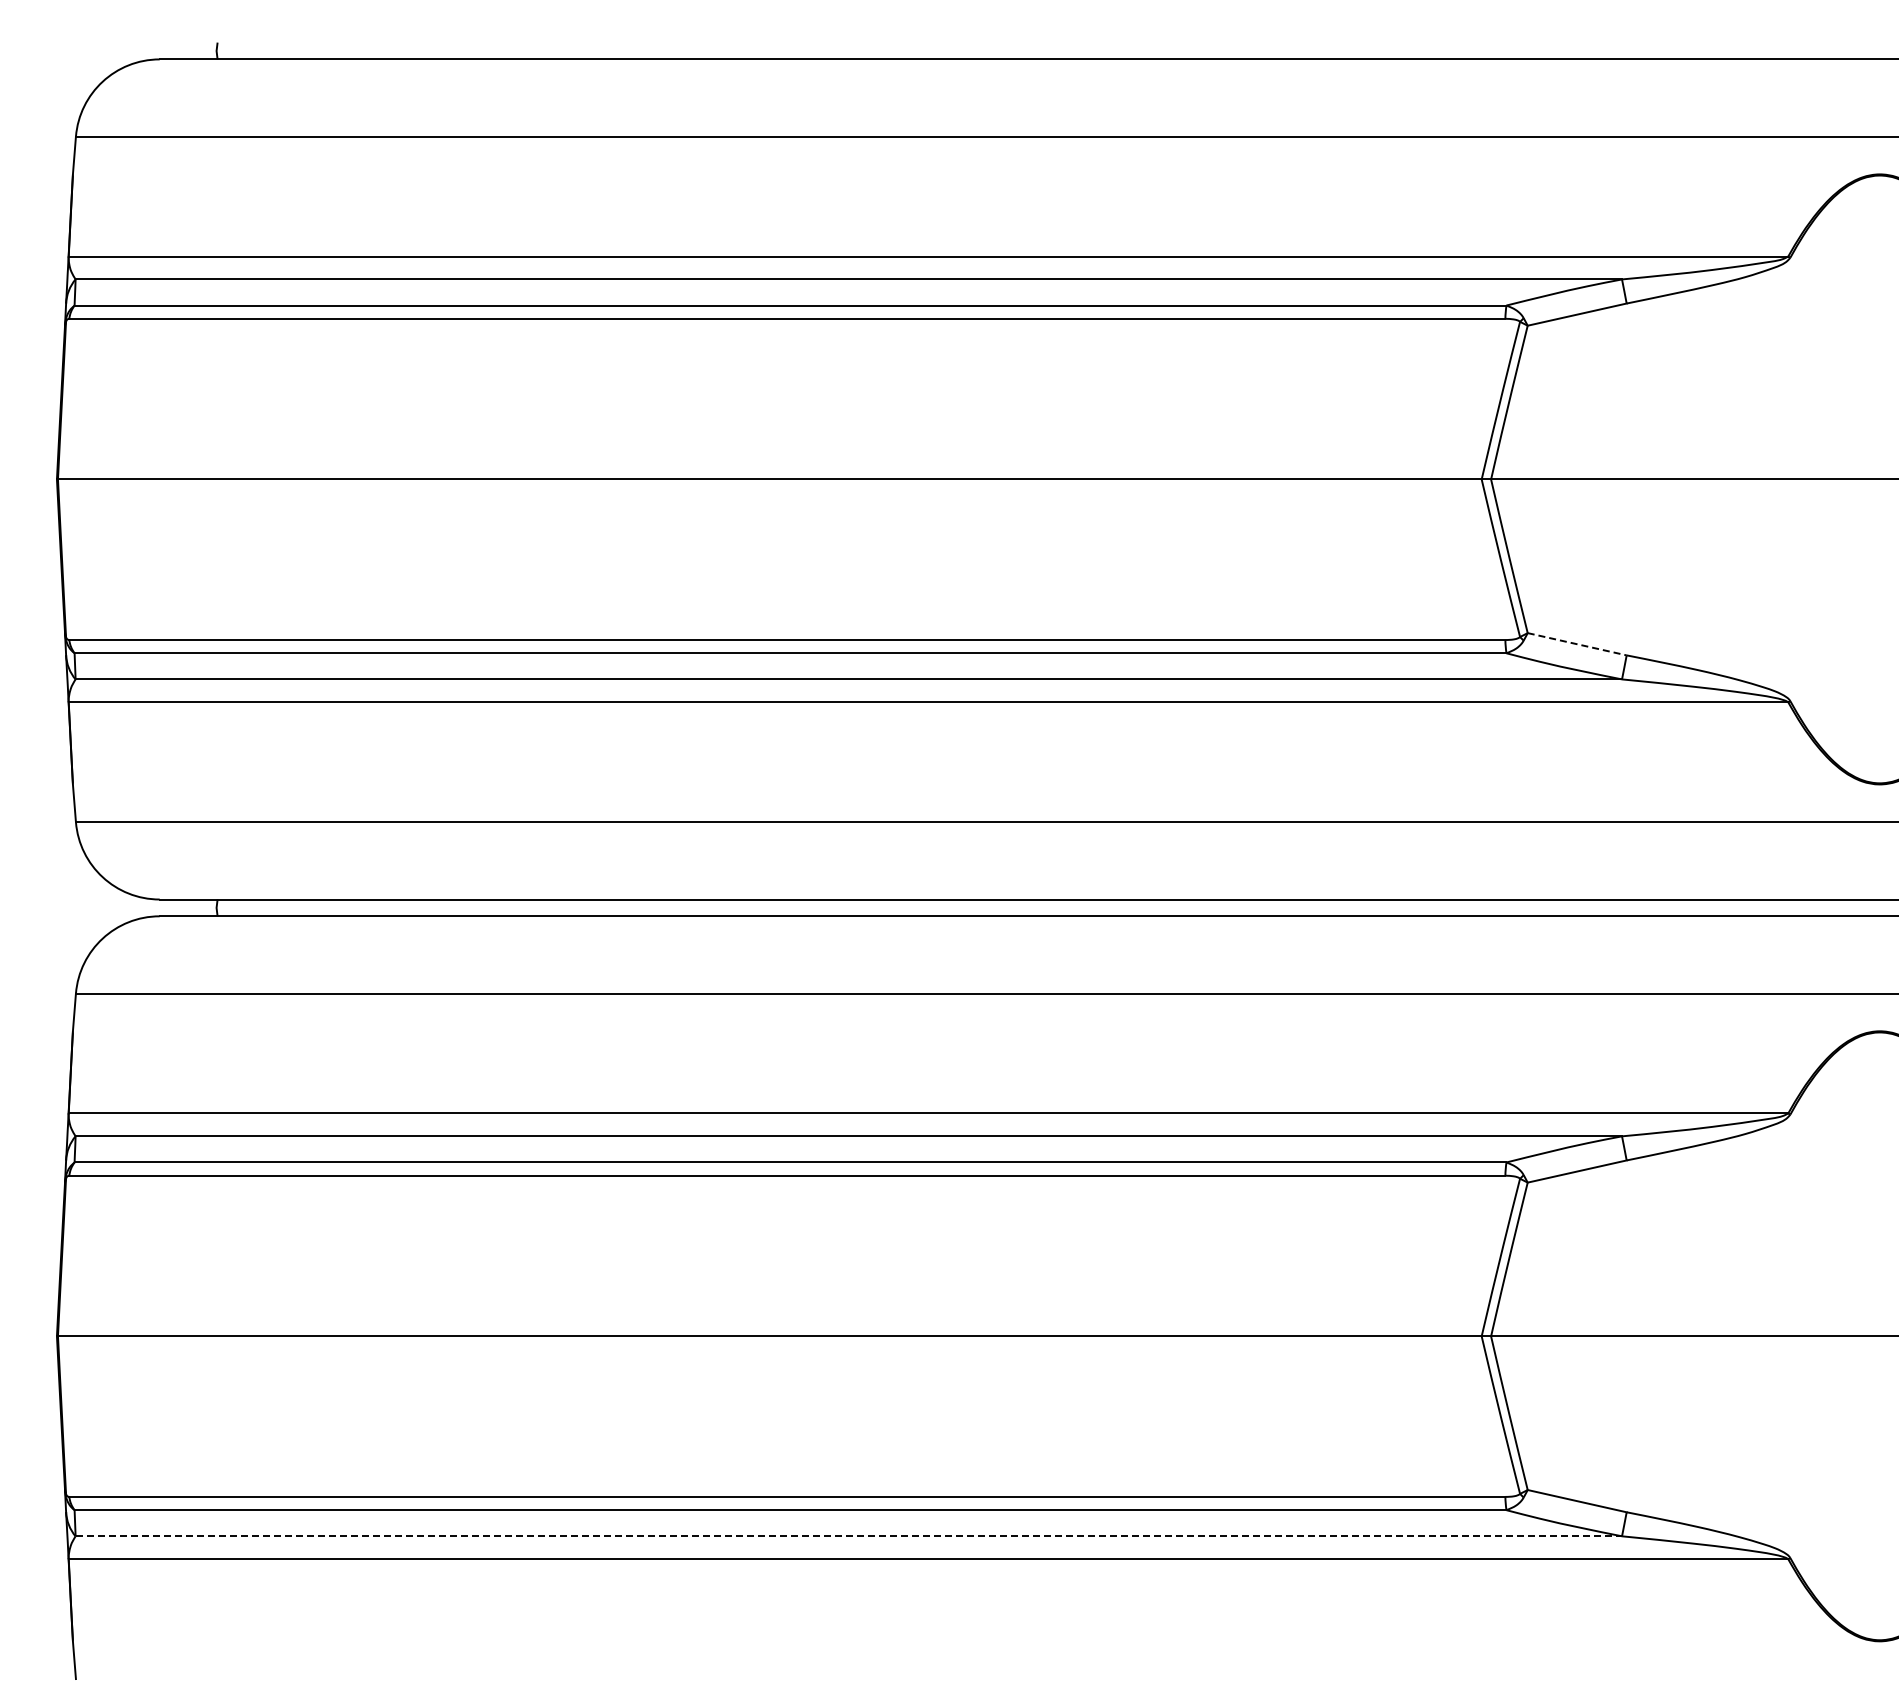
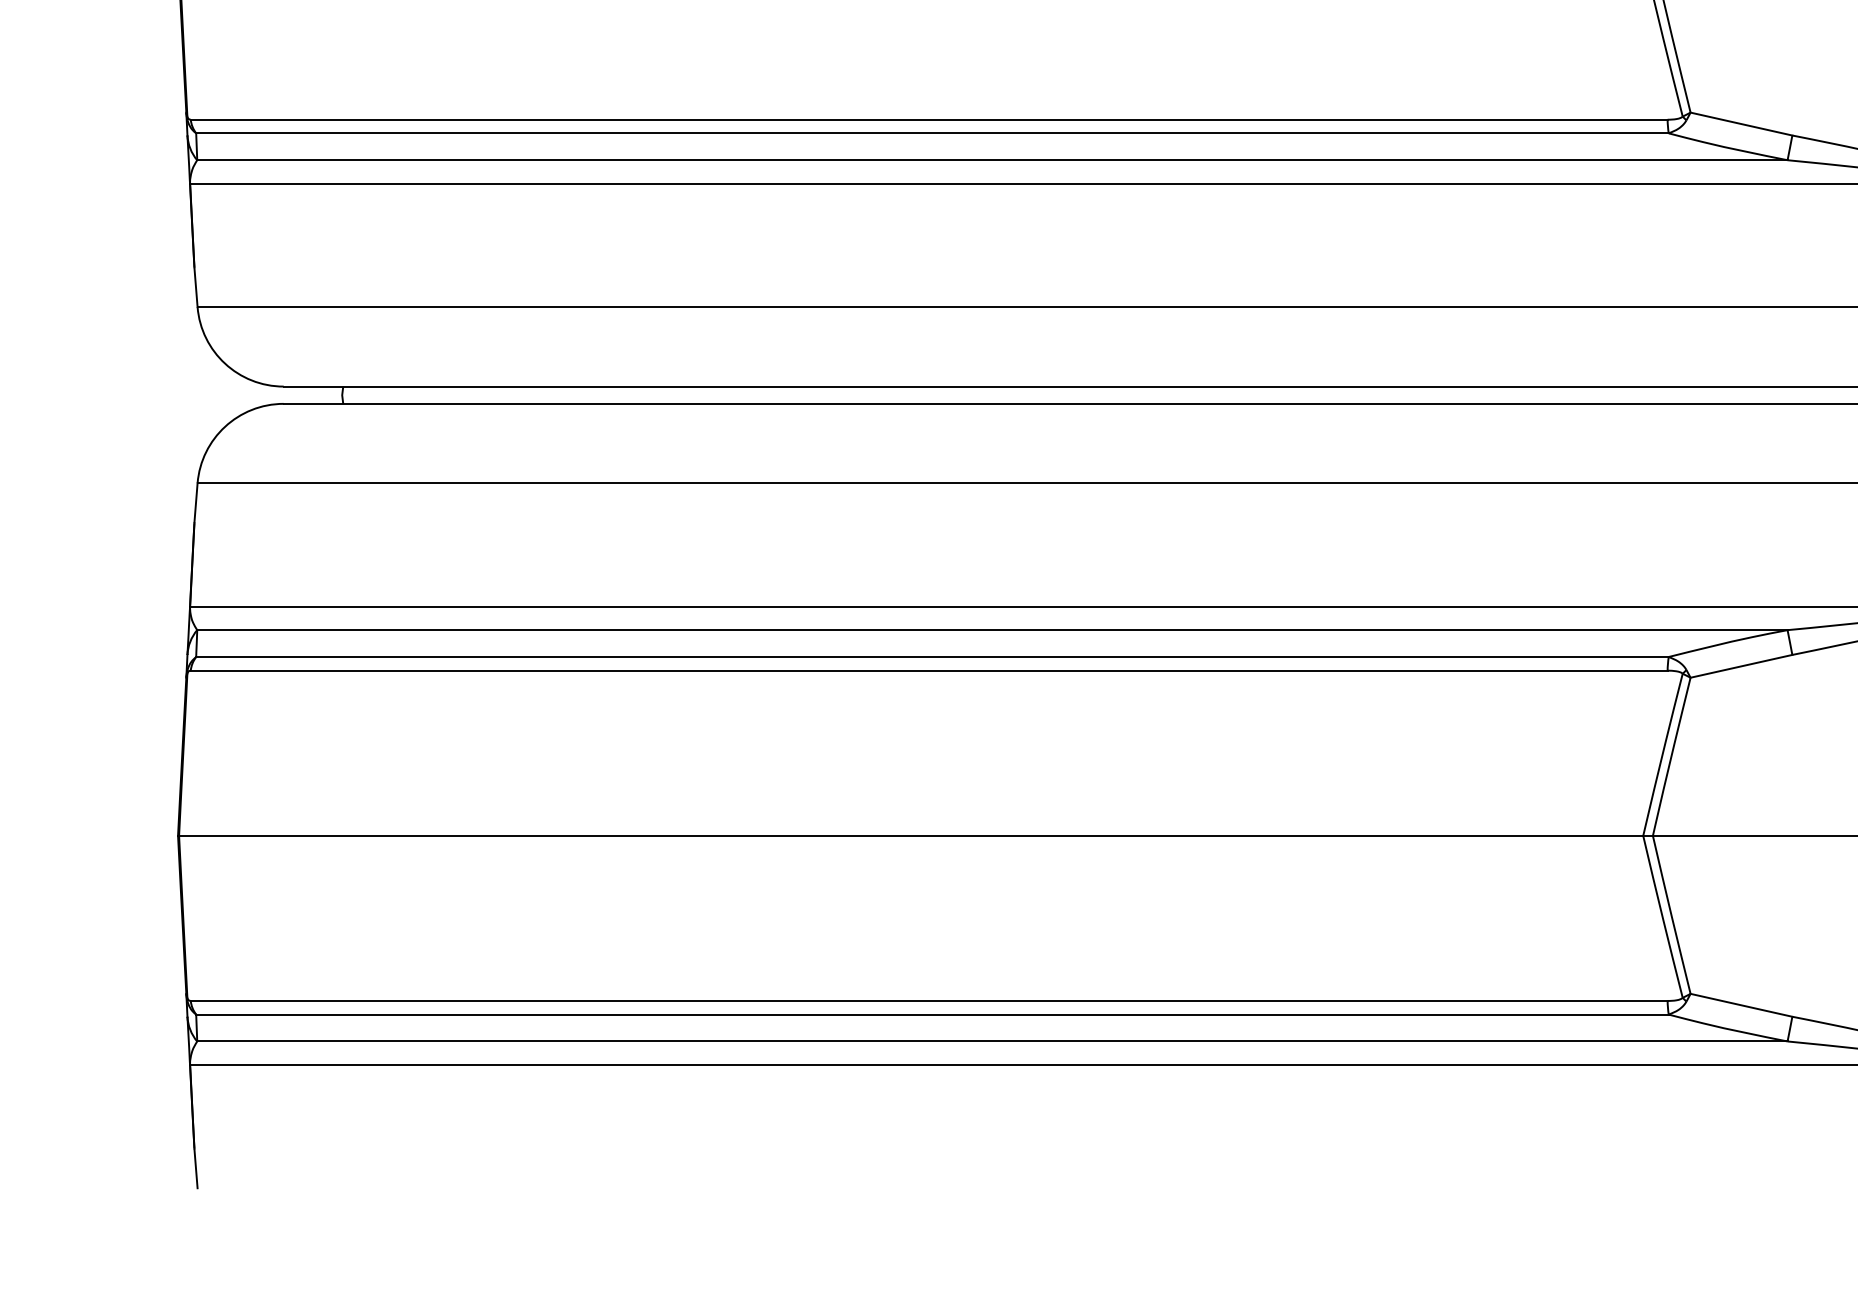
line: (1577, 644) -> (1741, 124), dashed -> solid
line: (849, 1536) -> (993, 1041), dashed -> solid

